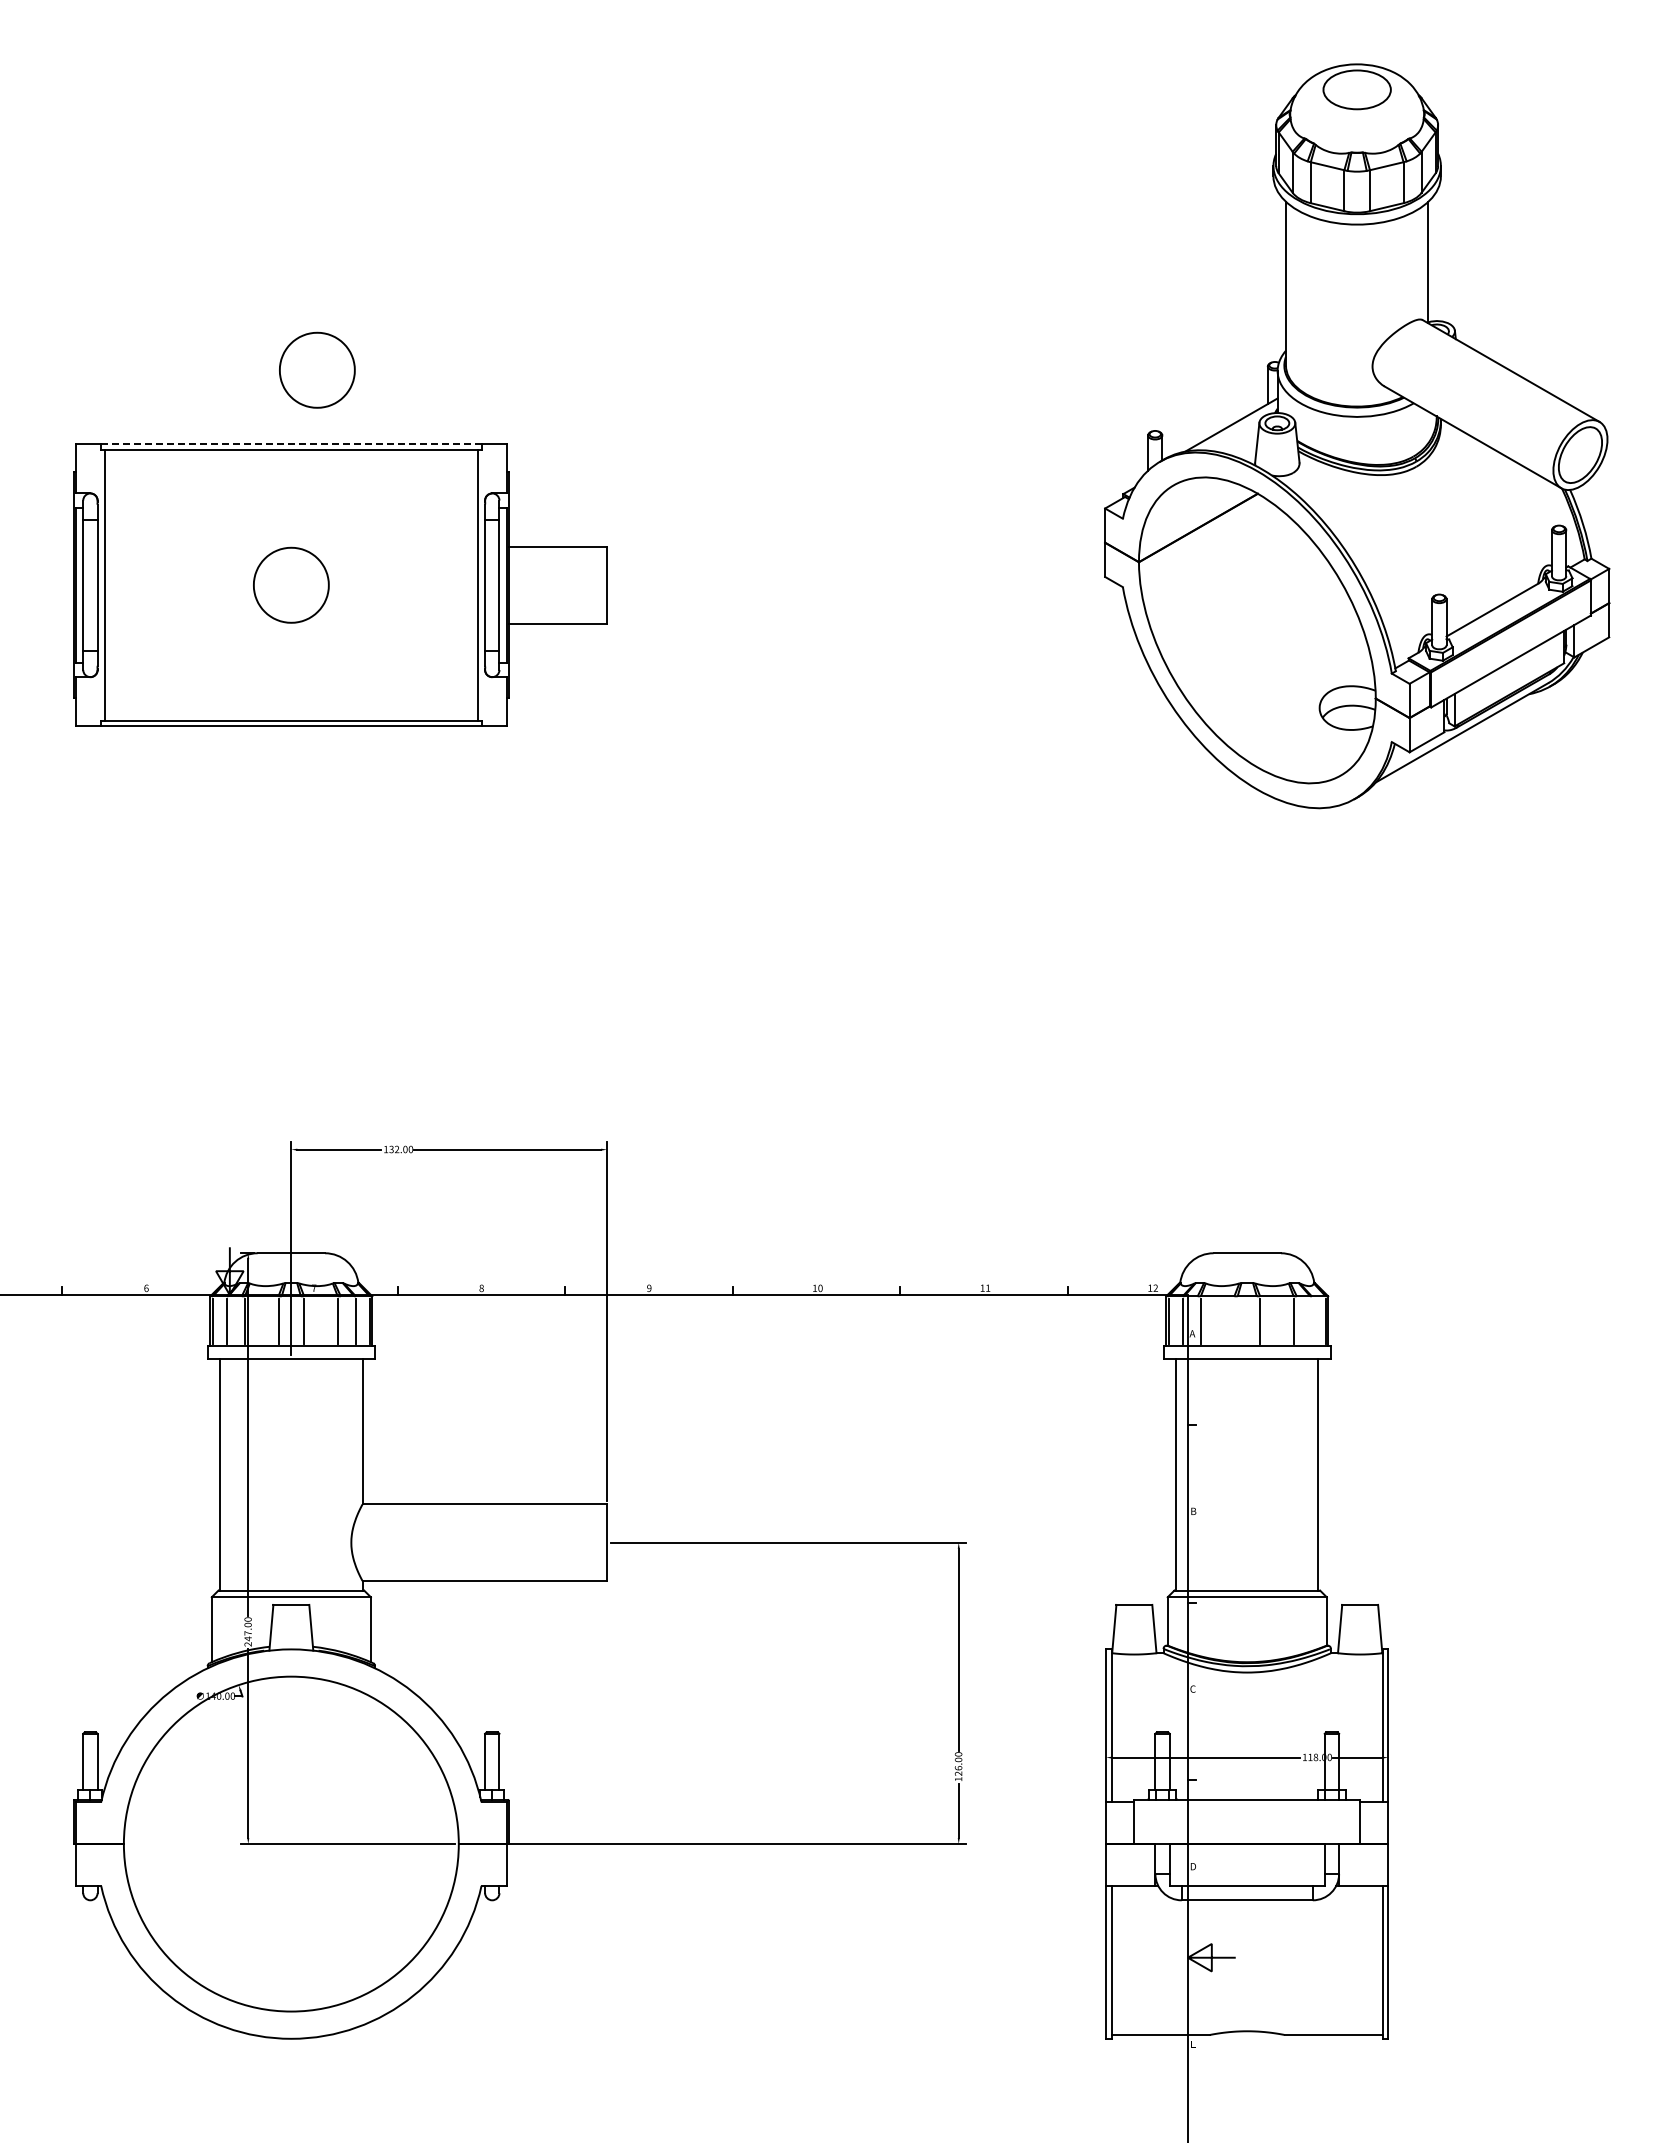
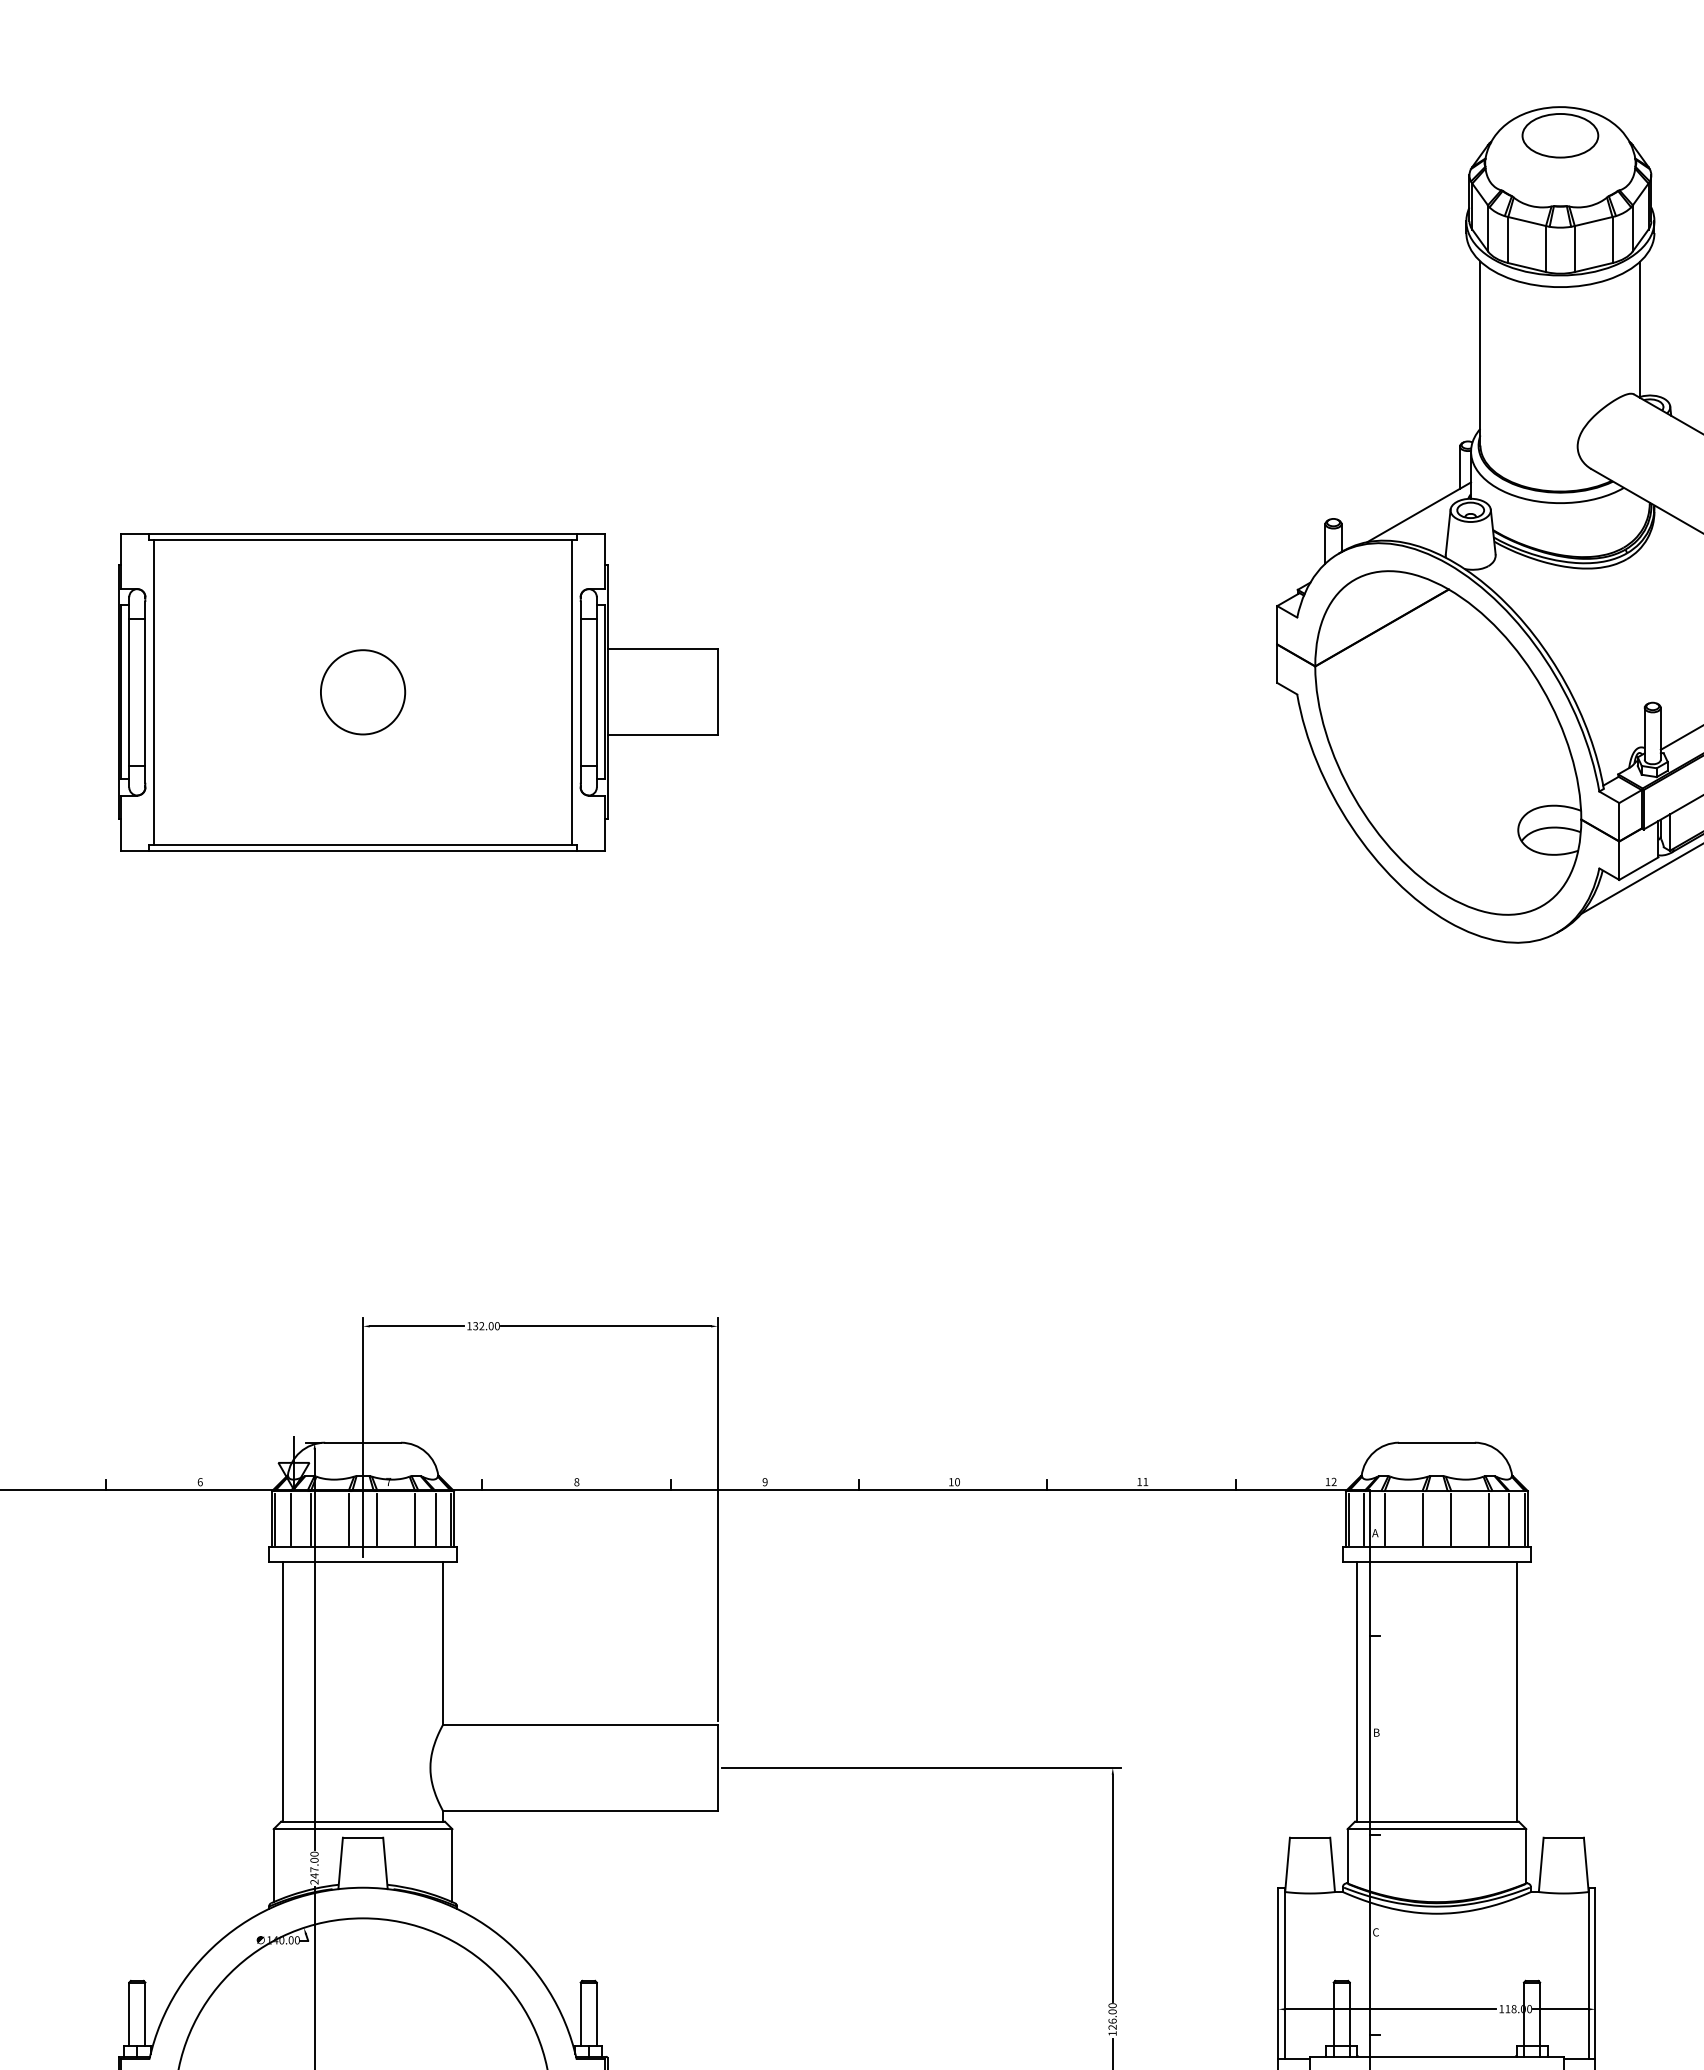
part: (317, 369) -> (392, 449), removed
line: (290, 444) -> (362, 534), dashed -> solid
line: (1234, 1320) -> (1422, 1518), added
line: (1311, 1320) -> (1509, 1518), added

